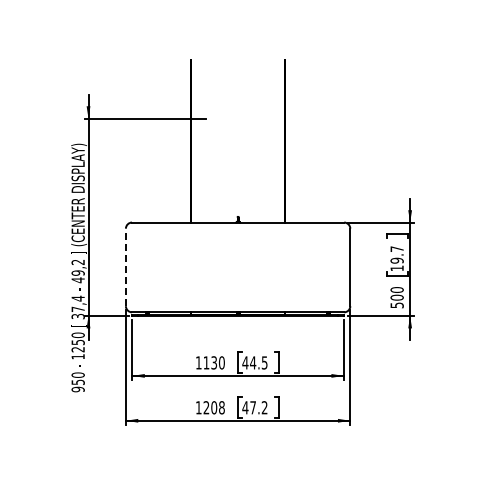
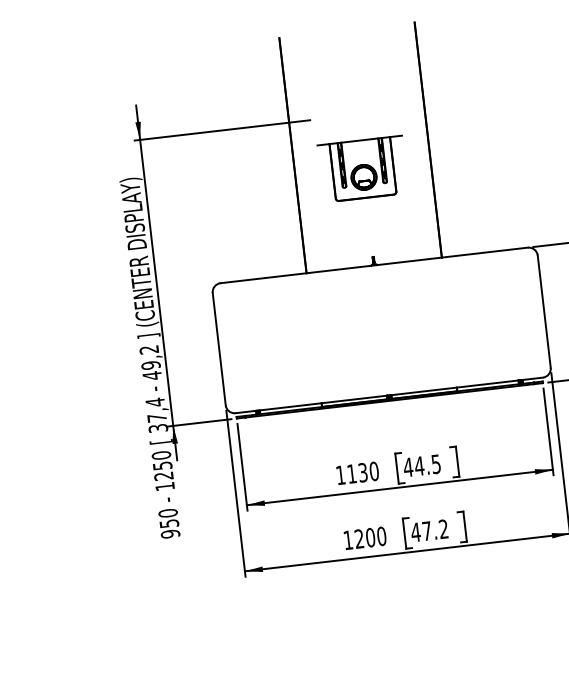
part: (237, 155) -> (362, 168), added
line: (125, 267) -> (218, 349), dashed -> solid
text: (221, 407) -> (381, 536), 1208 -> 1200

